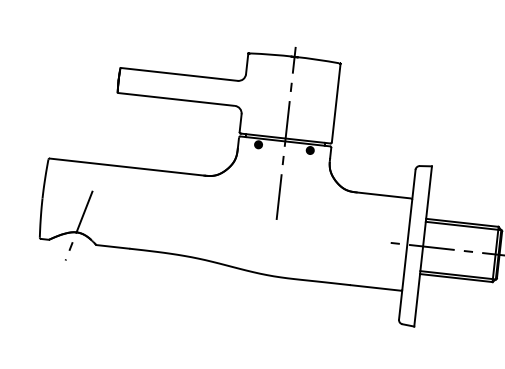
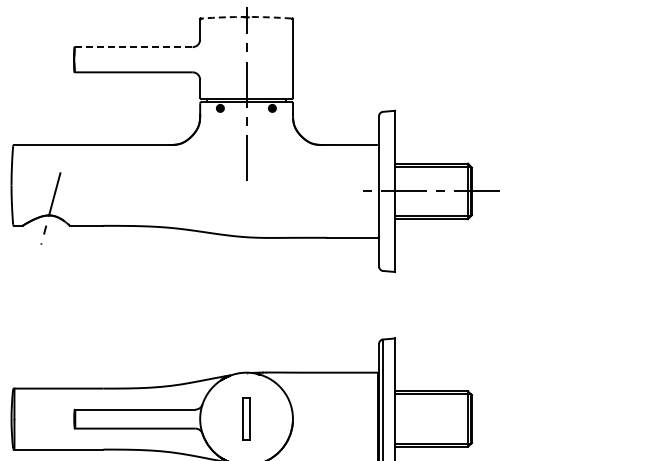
arc: (294, 56) -> (246, 16), solid -> dashed
line: (178, 74) -> (133, 47), solid -> dashed

